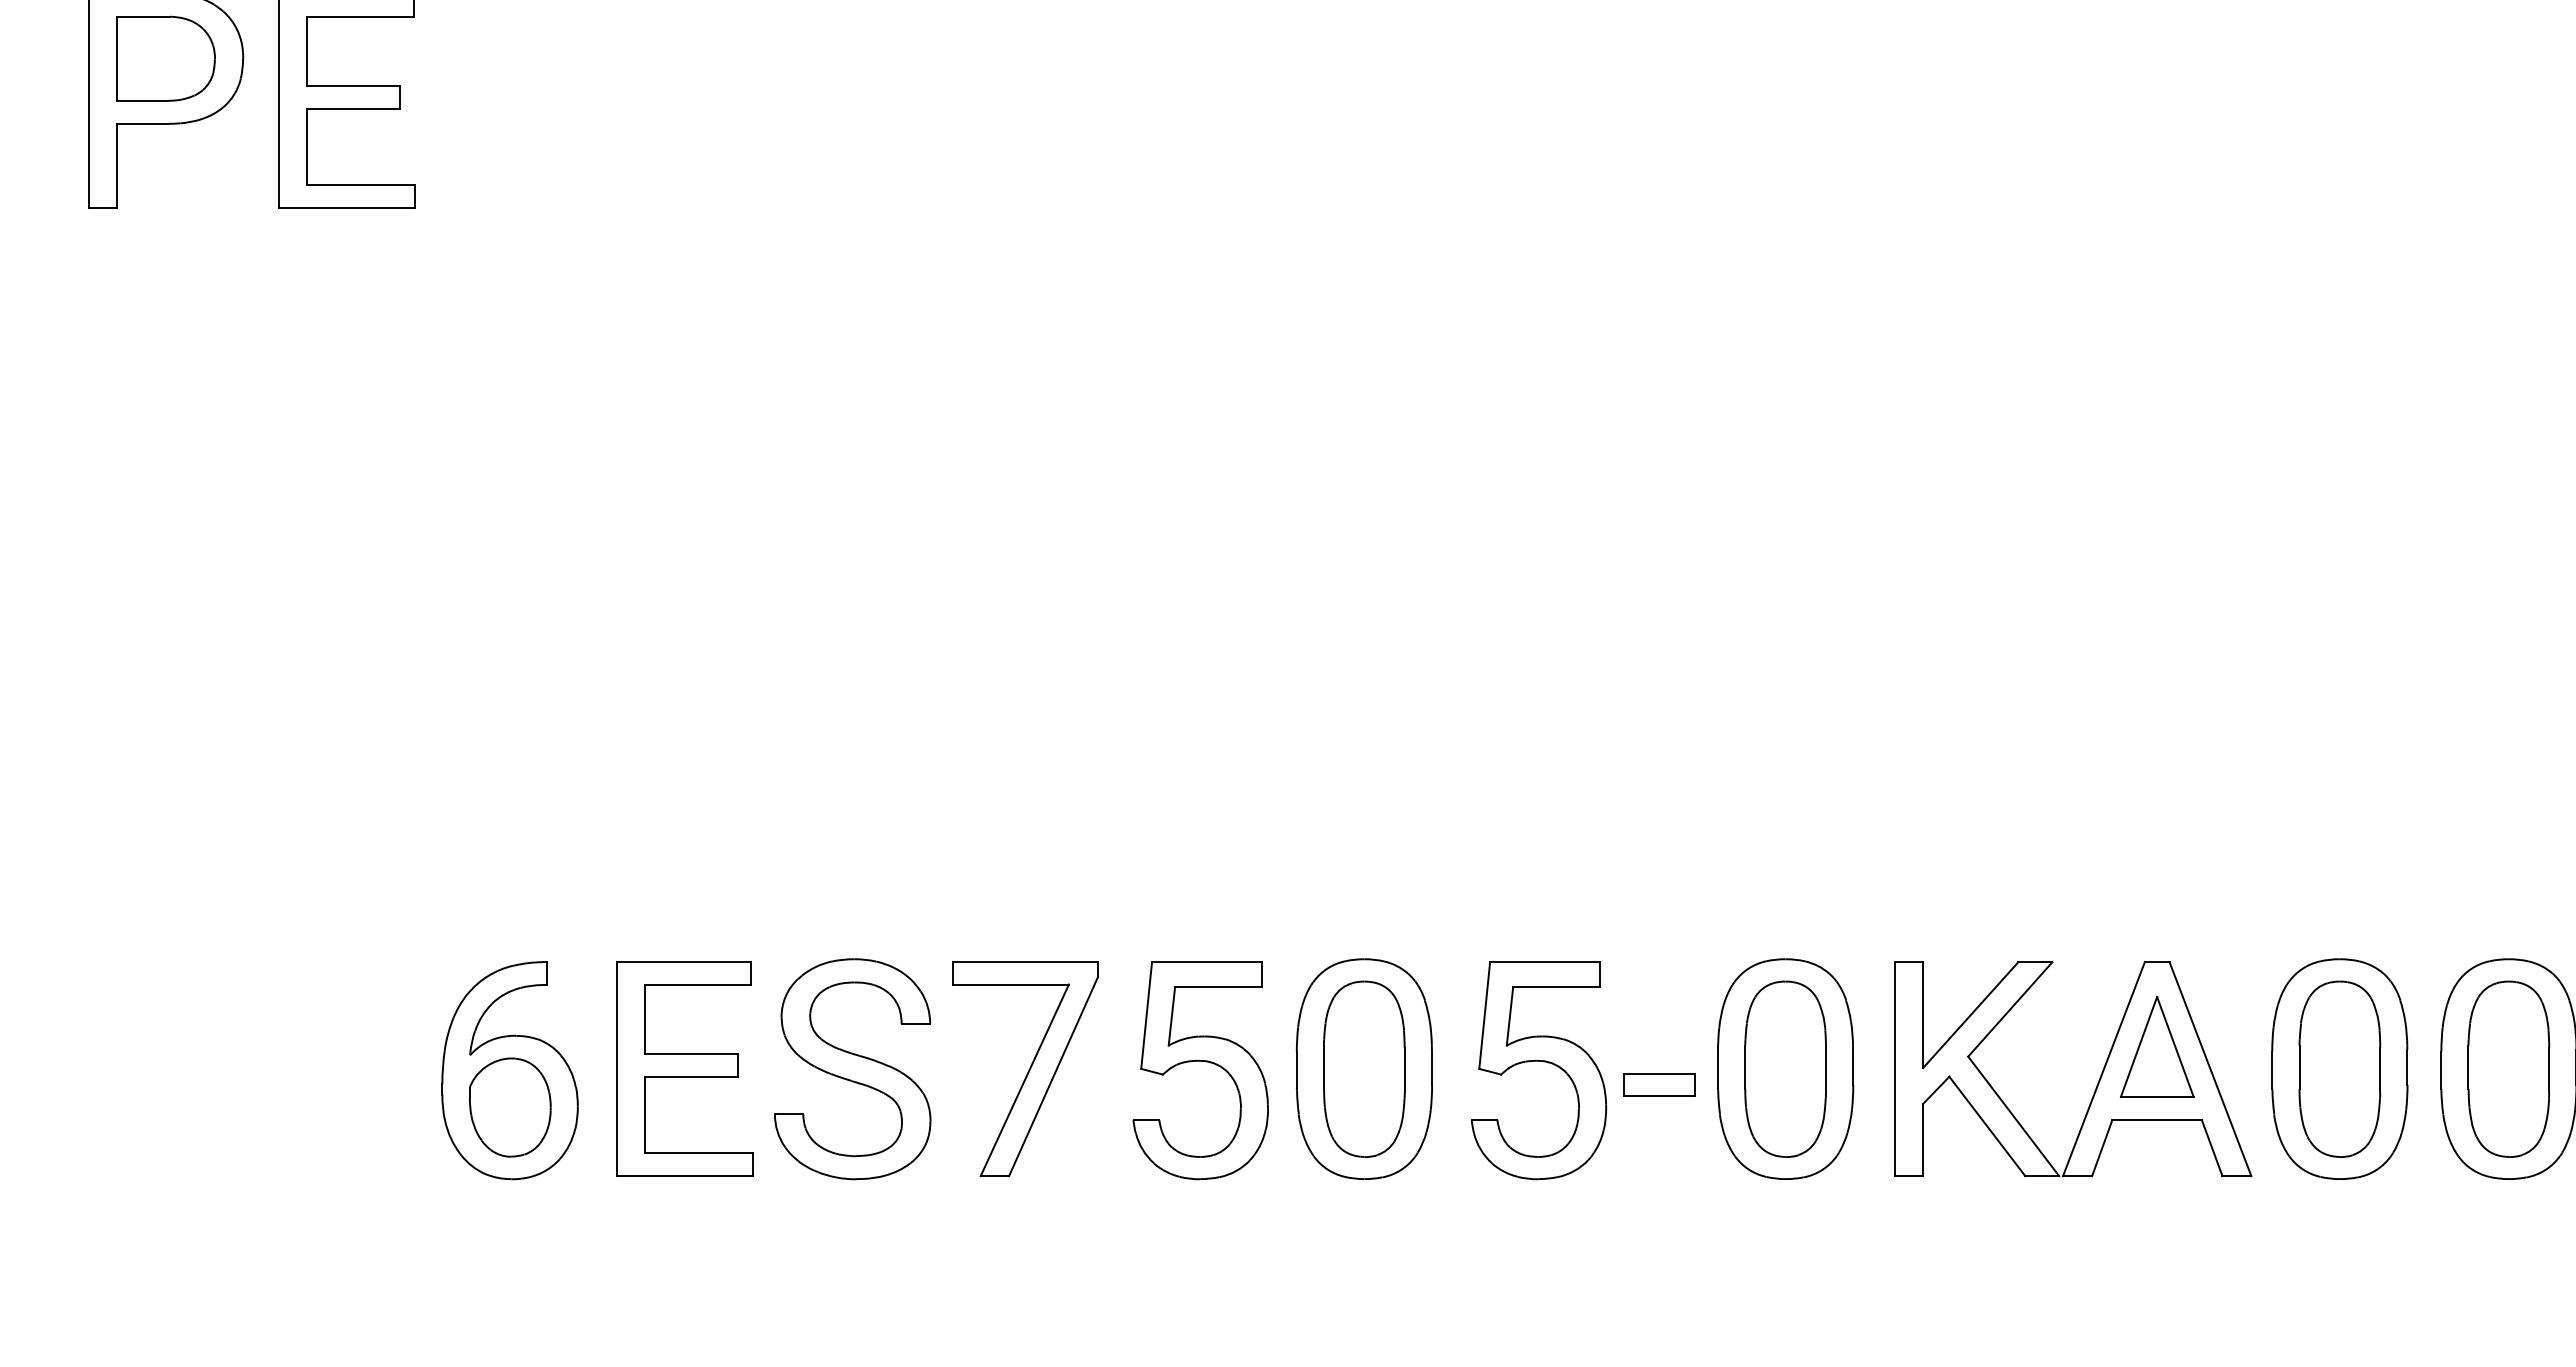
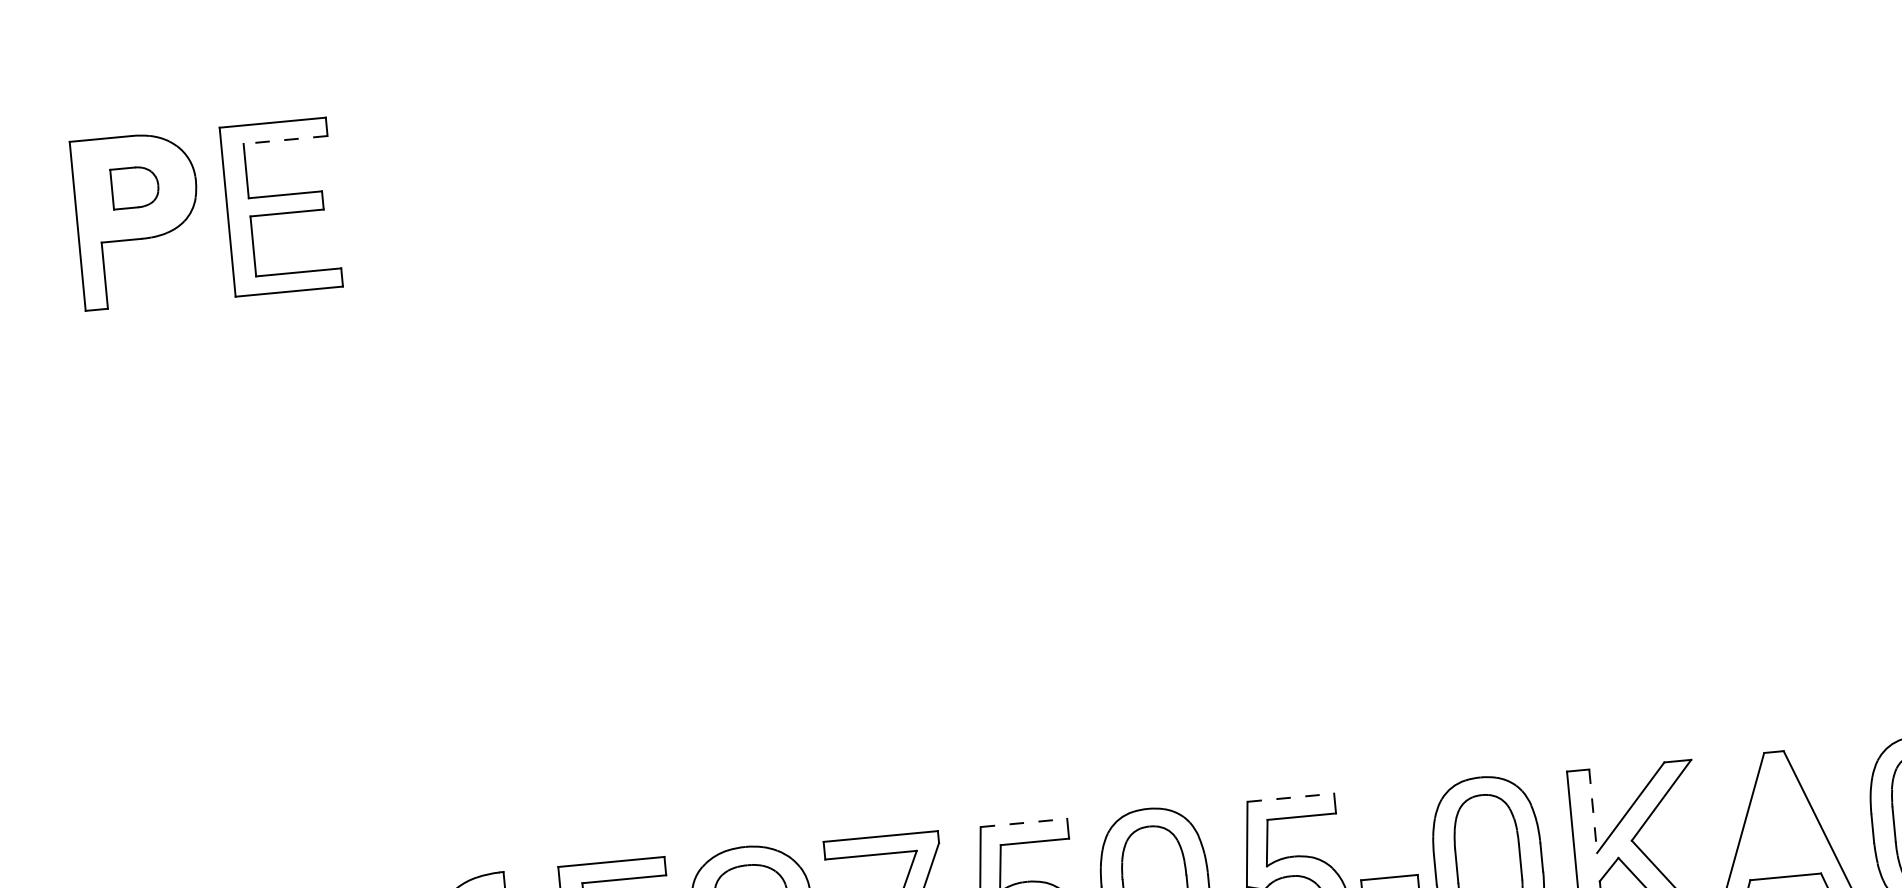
line: (360, 16) -> (285, 139), solid -> dashed
part: (165, 58) -> (134, 187), size x0.6
line: (1206, 962) -> (1023, 823), solid -> dashed
line: (1545, 962) -> (1291, 797), solid -> dashed
line: (1923, 1015) -> (1593, 811), solid -> dashed
part: (2156, 1046) -> (1779, 818), removed

